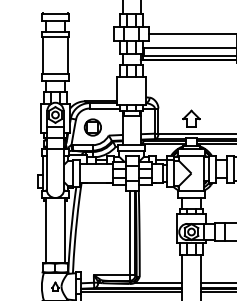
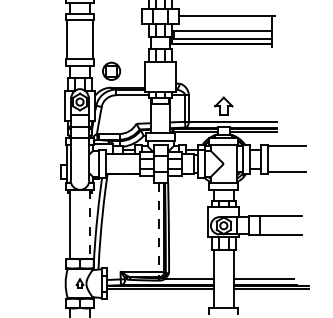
part: (92, 126) -> (111, 70), moved
line: (64, 230) -> (89, 224), solid -> dashed
line: (129, 236) -> (158, 230), solid -> dashed

